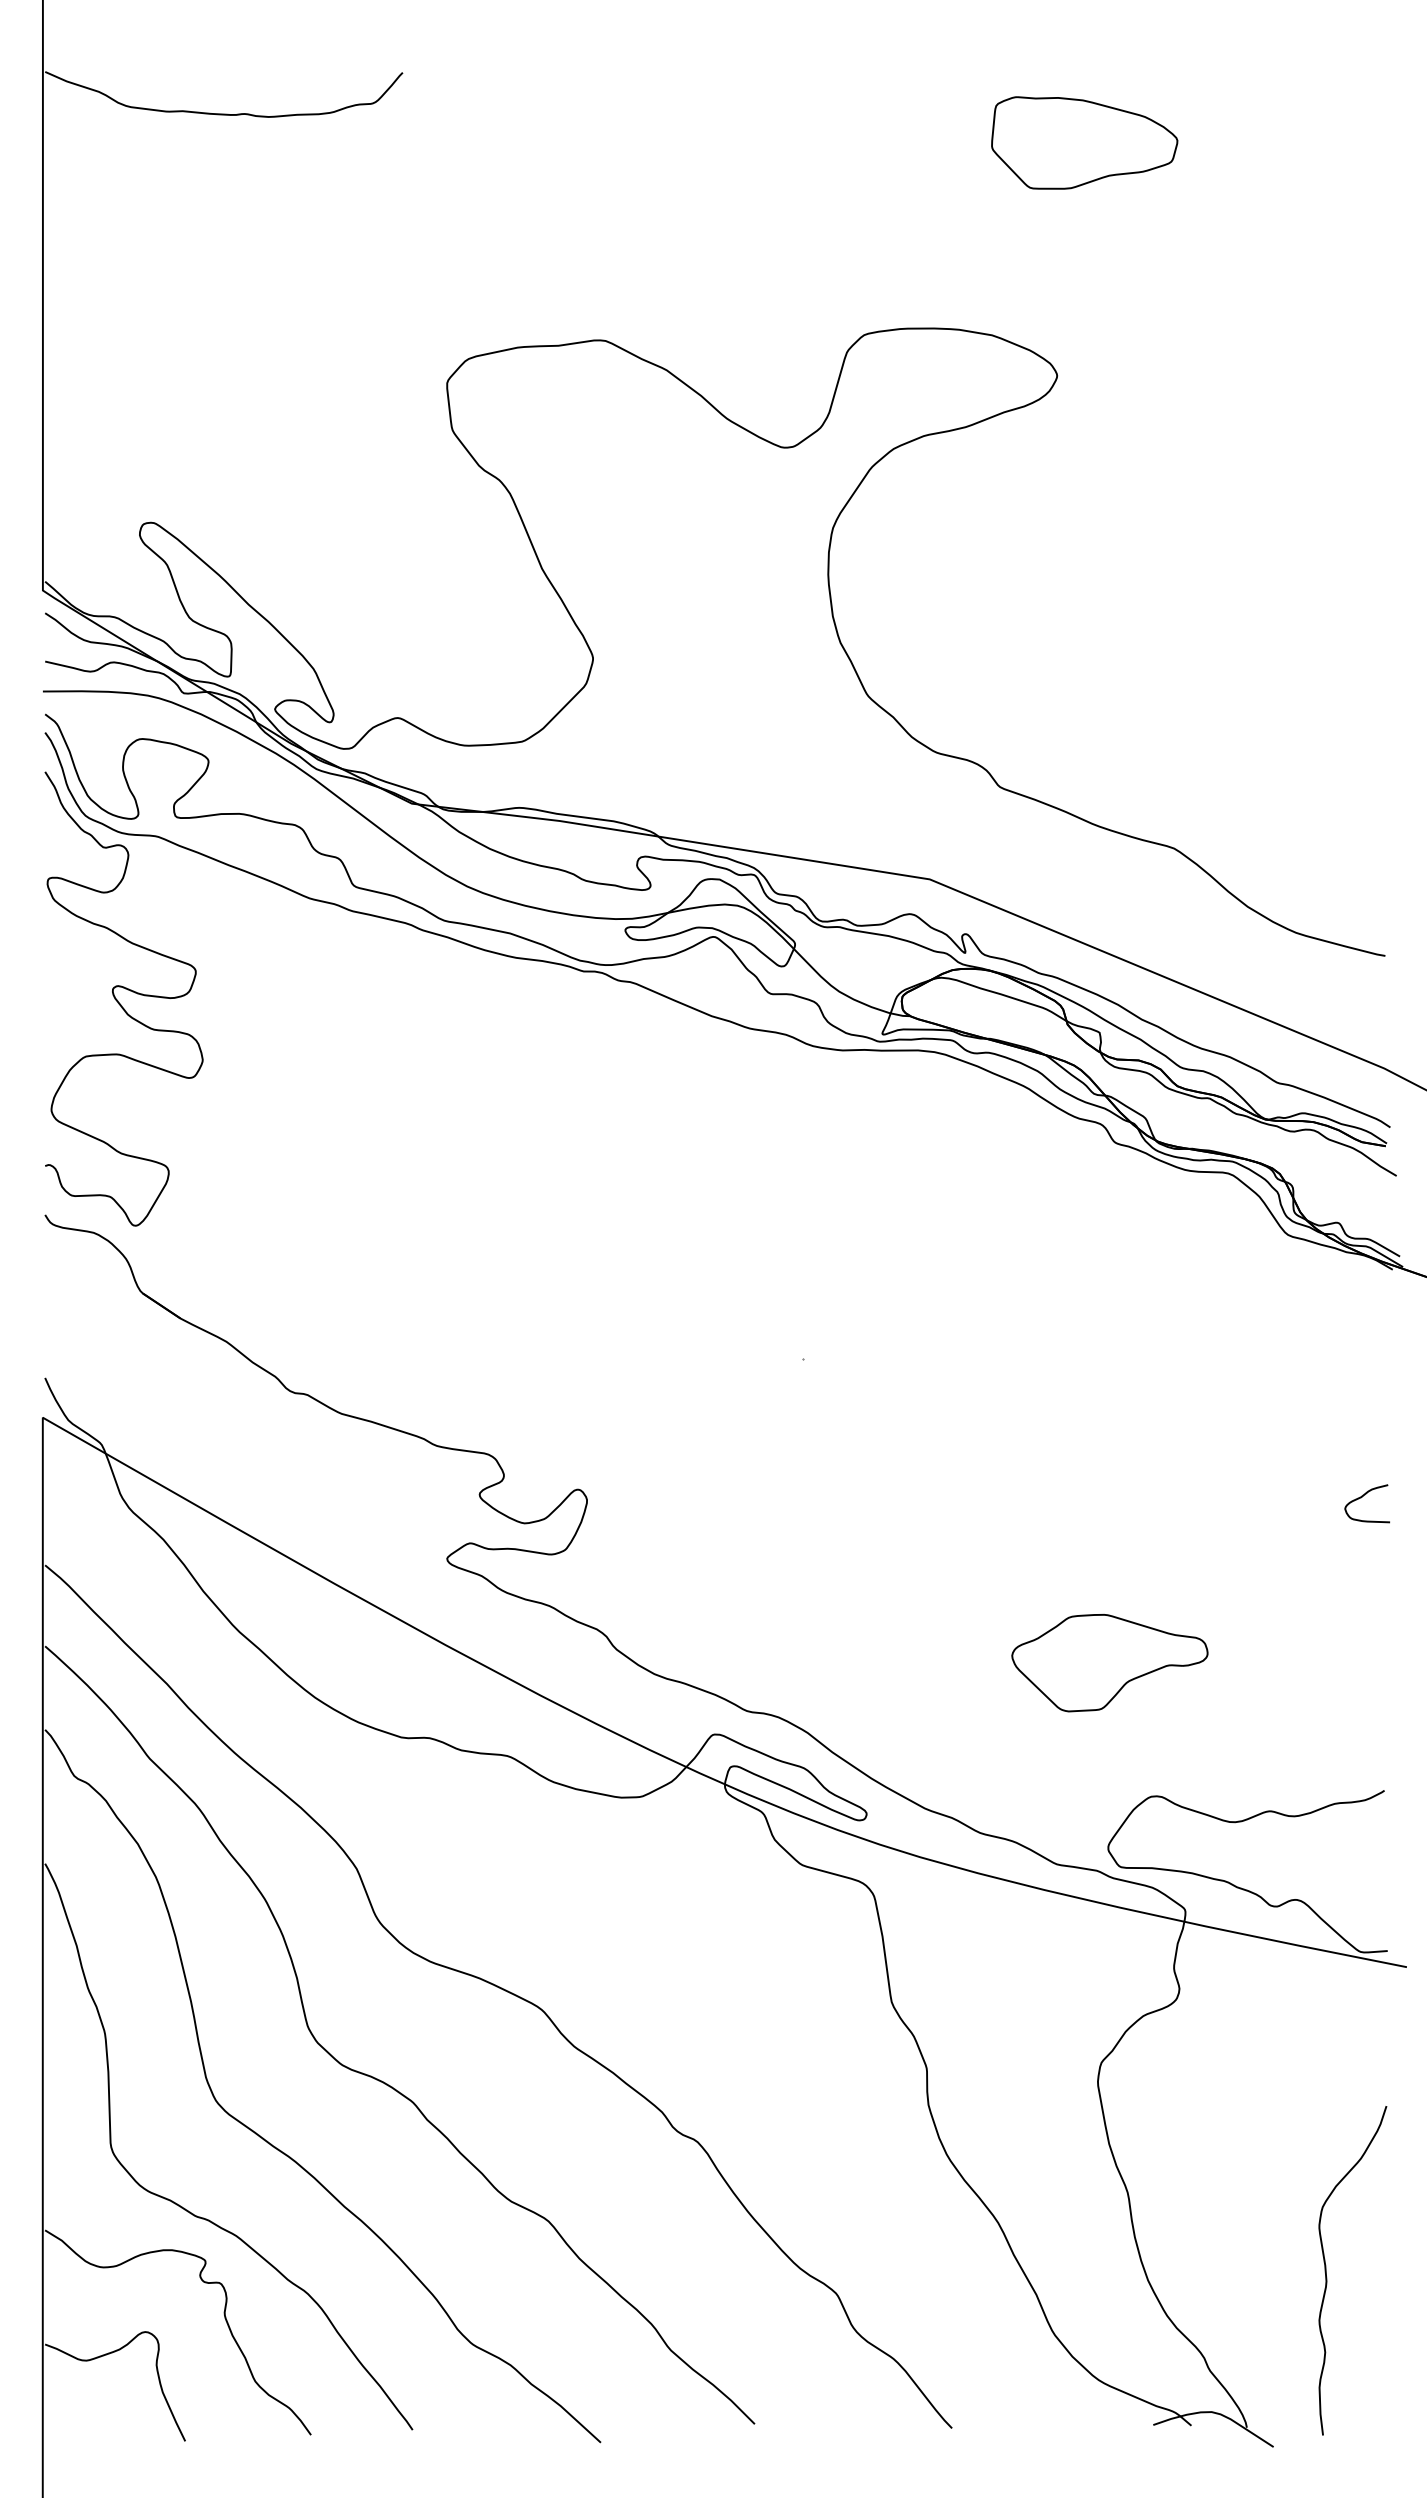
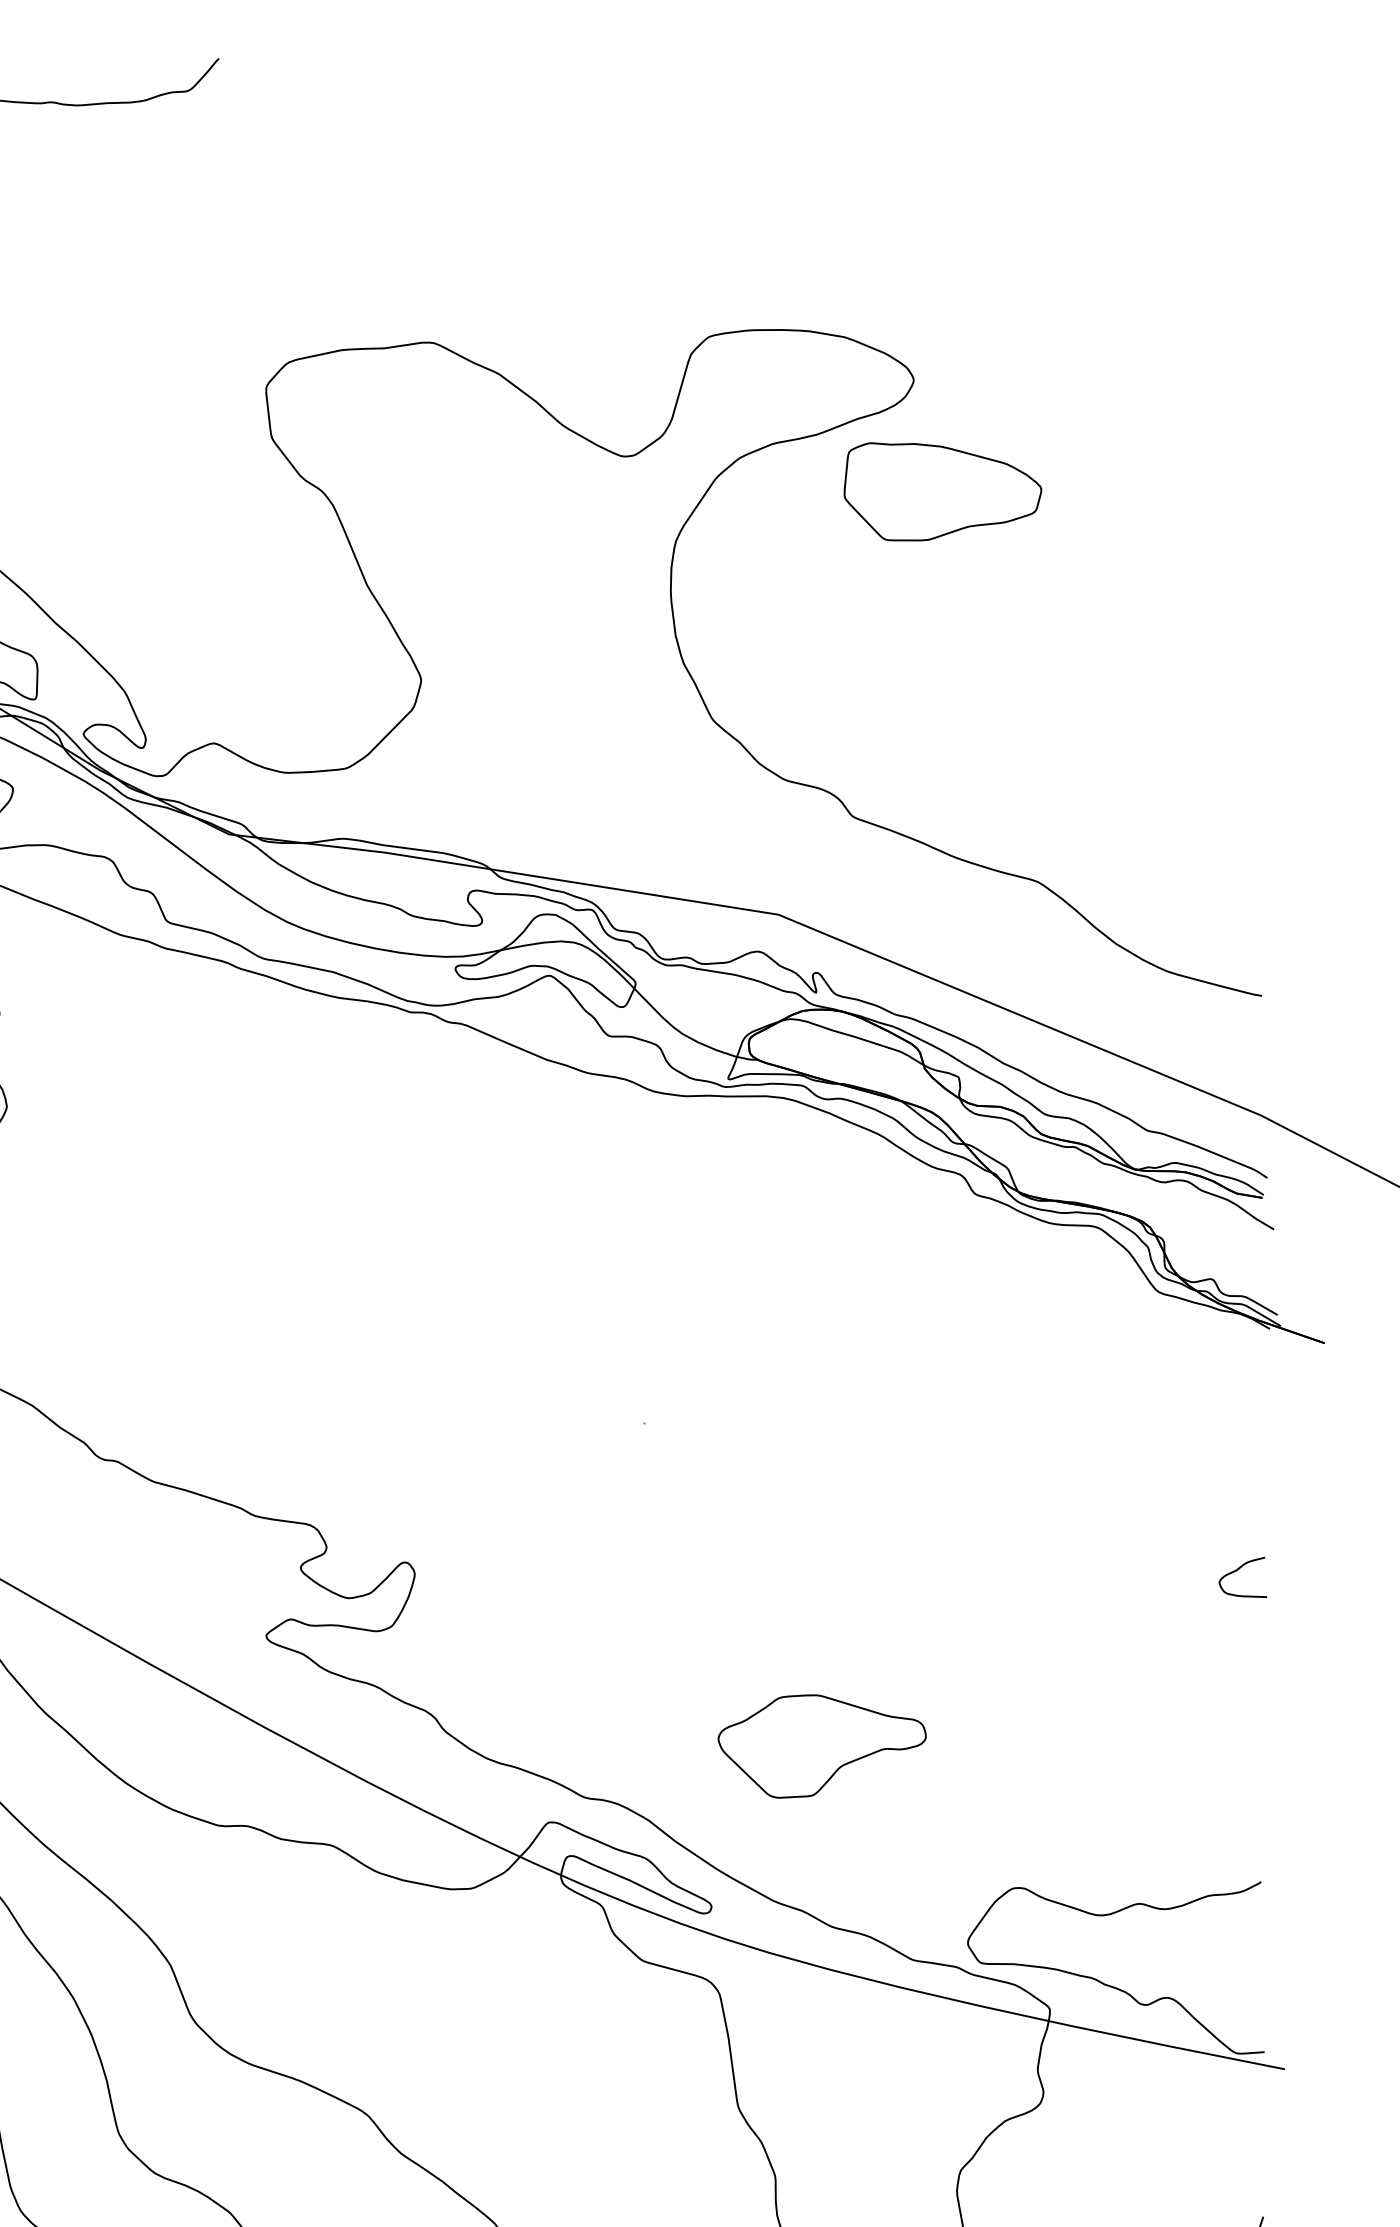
part: (1084, 142) -> (942, 491), moved
part: (1109, 1663) -> (821, 1746), moved

